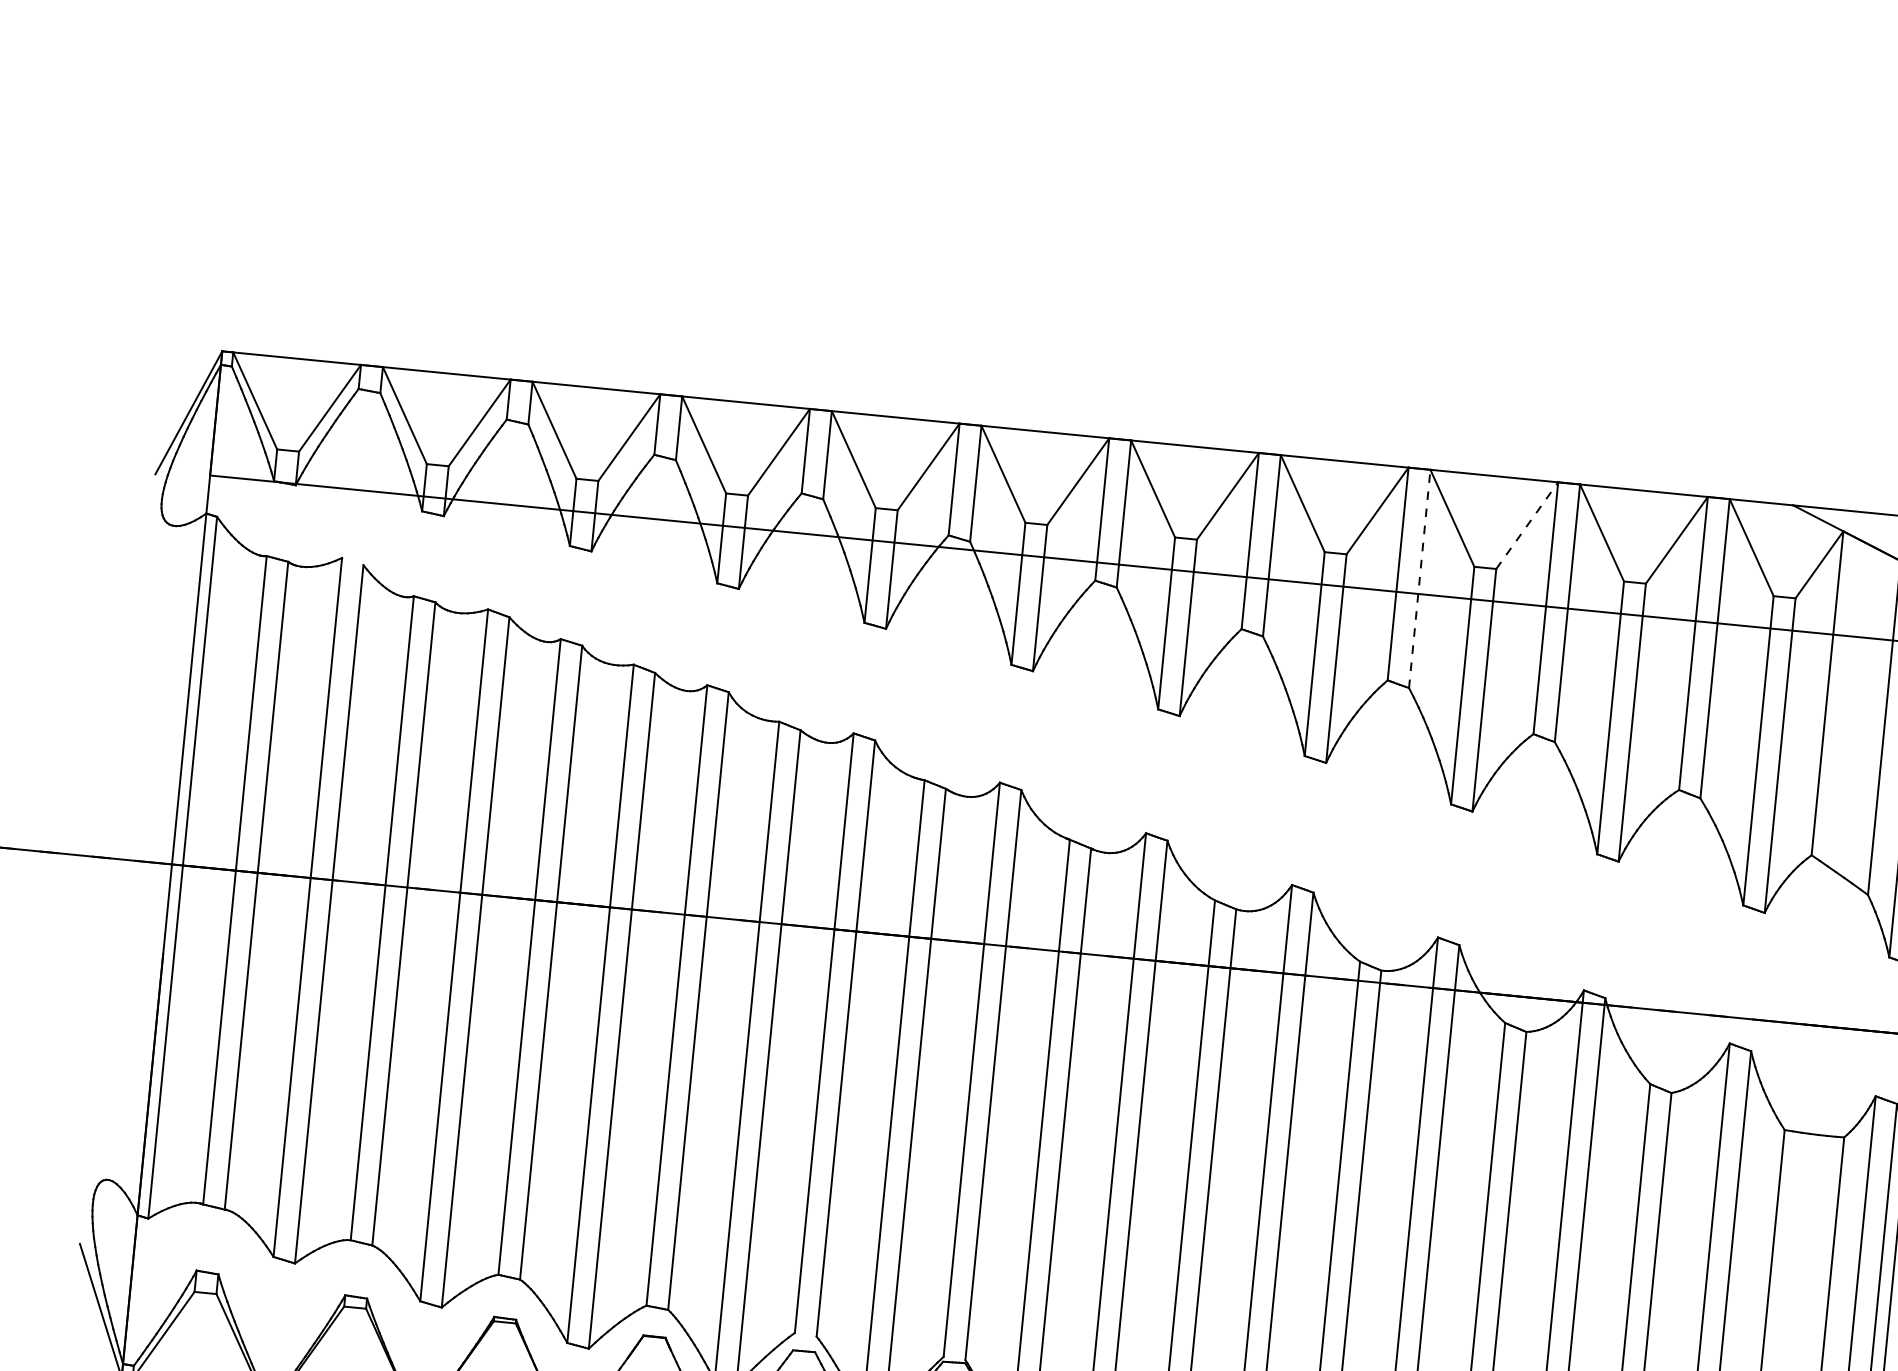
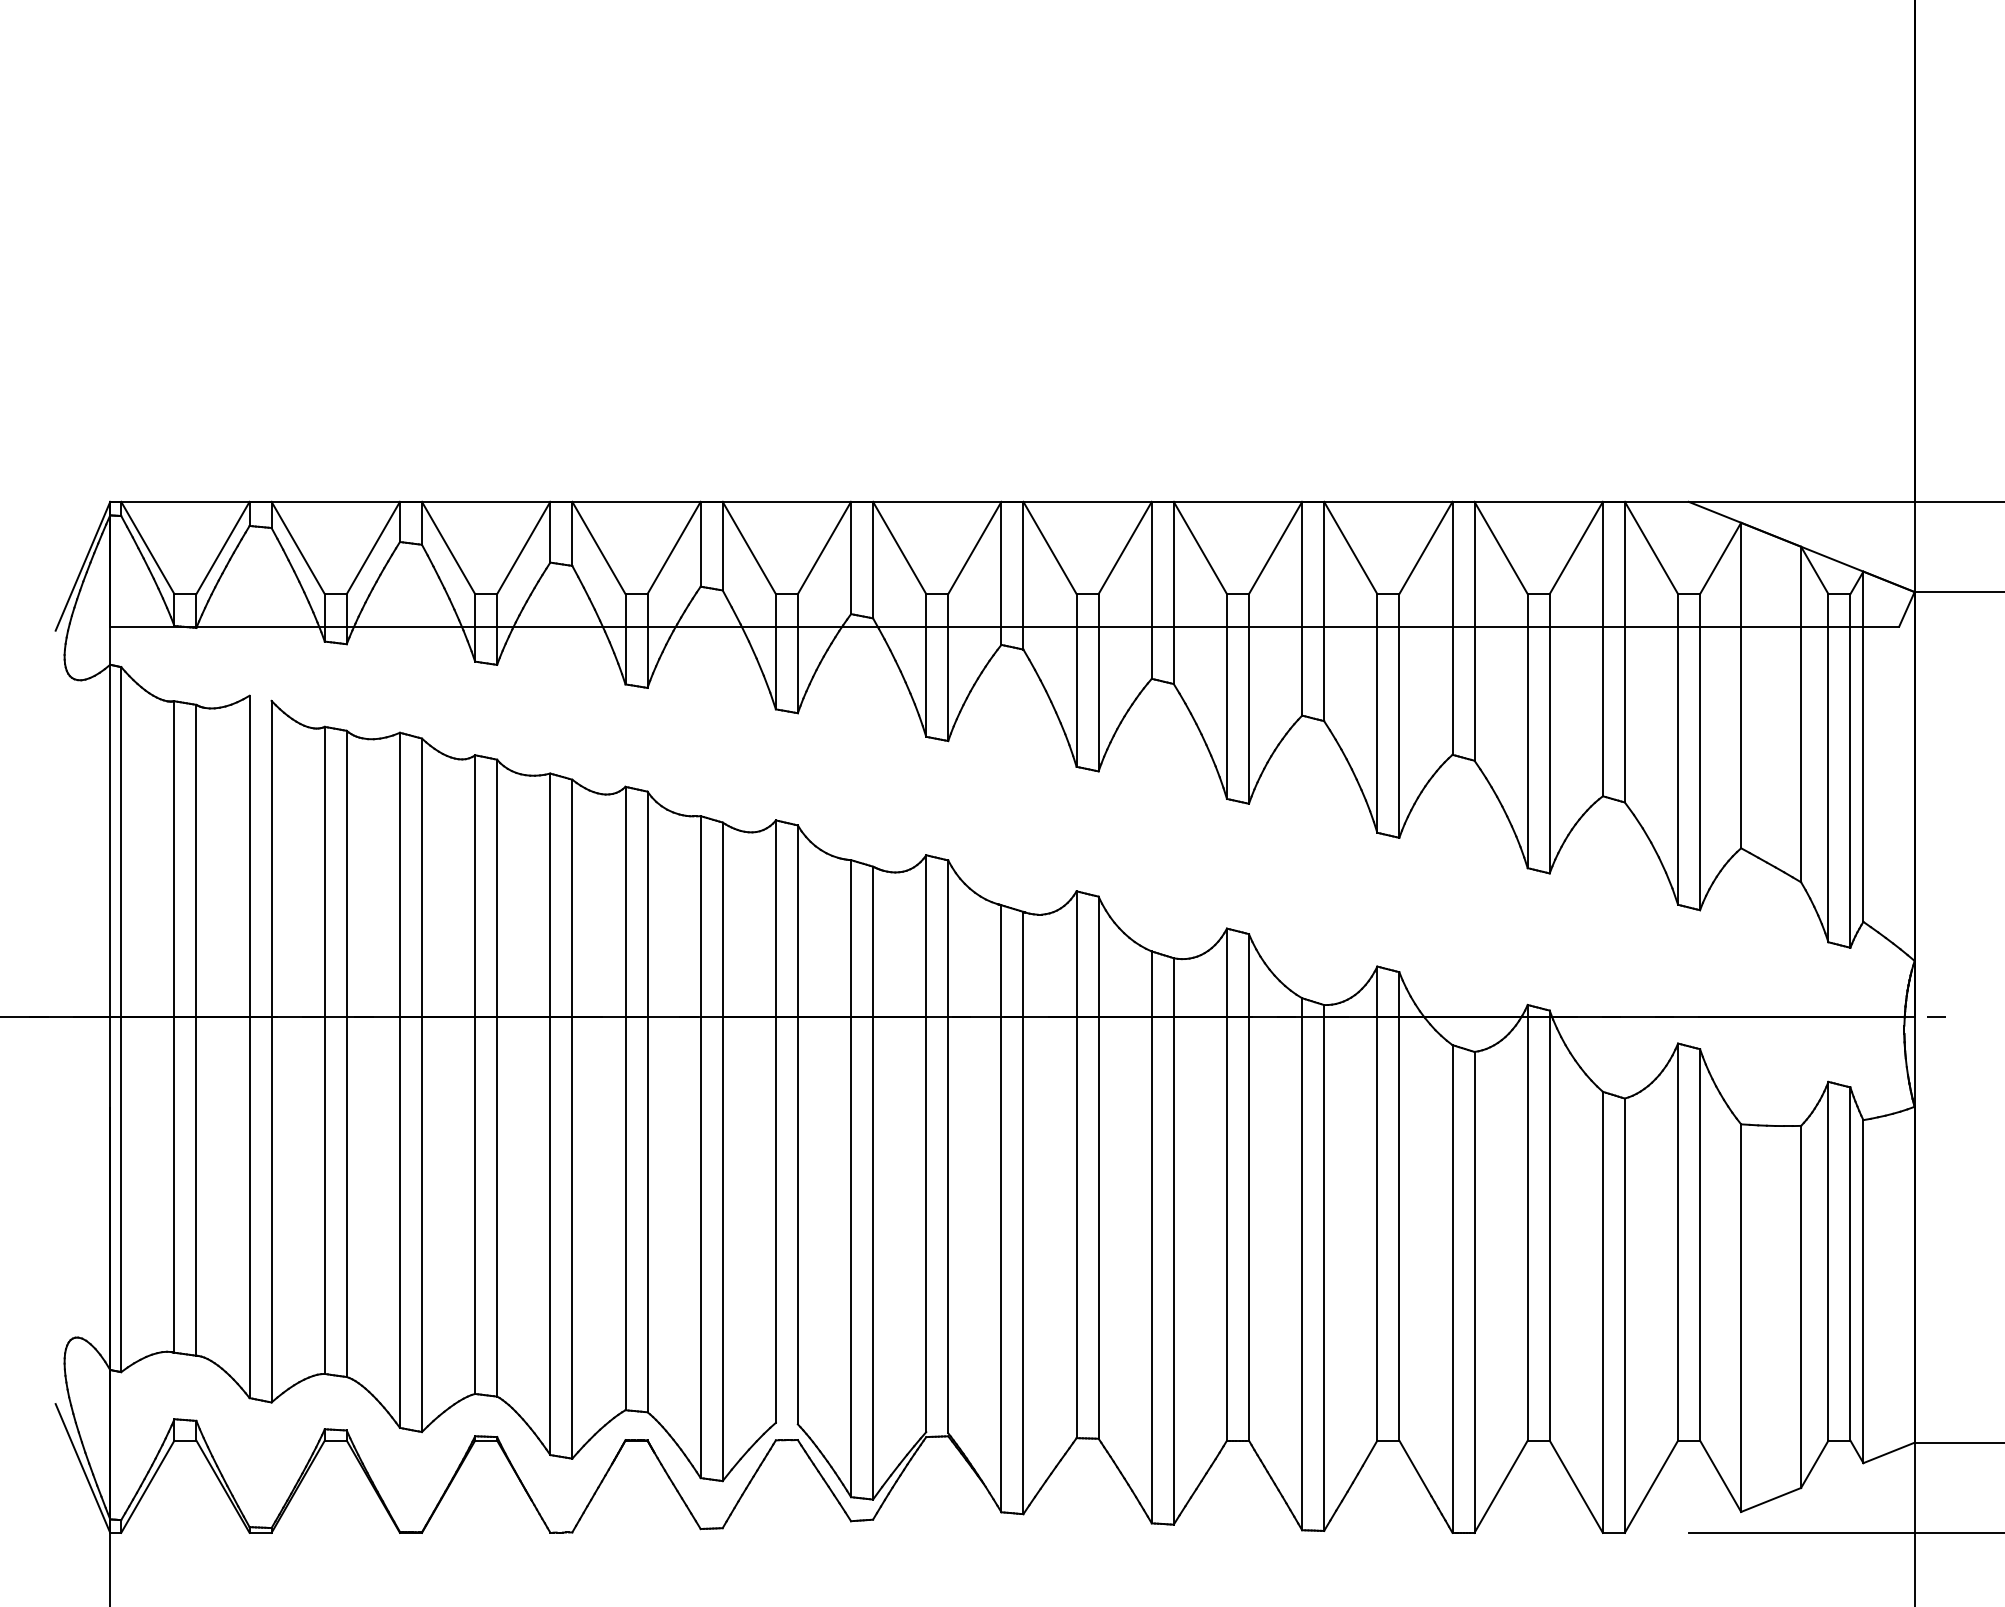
line: (1527, 525) -> (1426, 547), dashed -> solid
line: (1420, 578) -> (1324, 611), dashed -> solid

